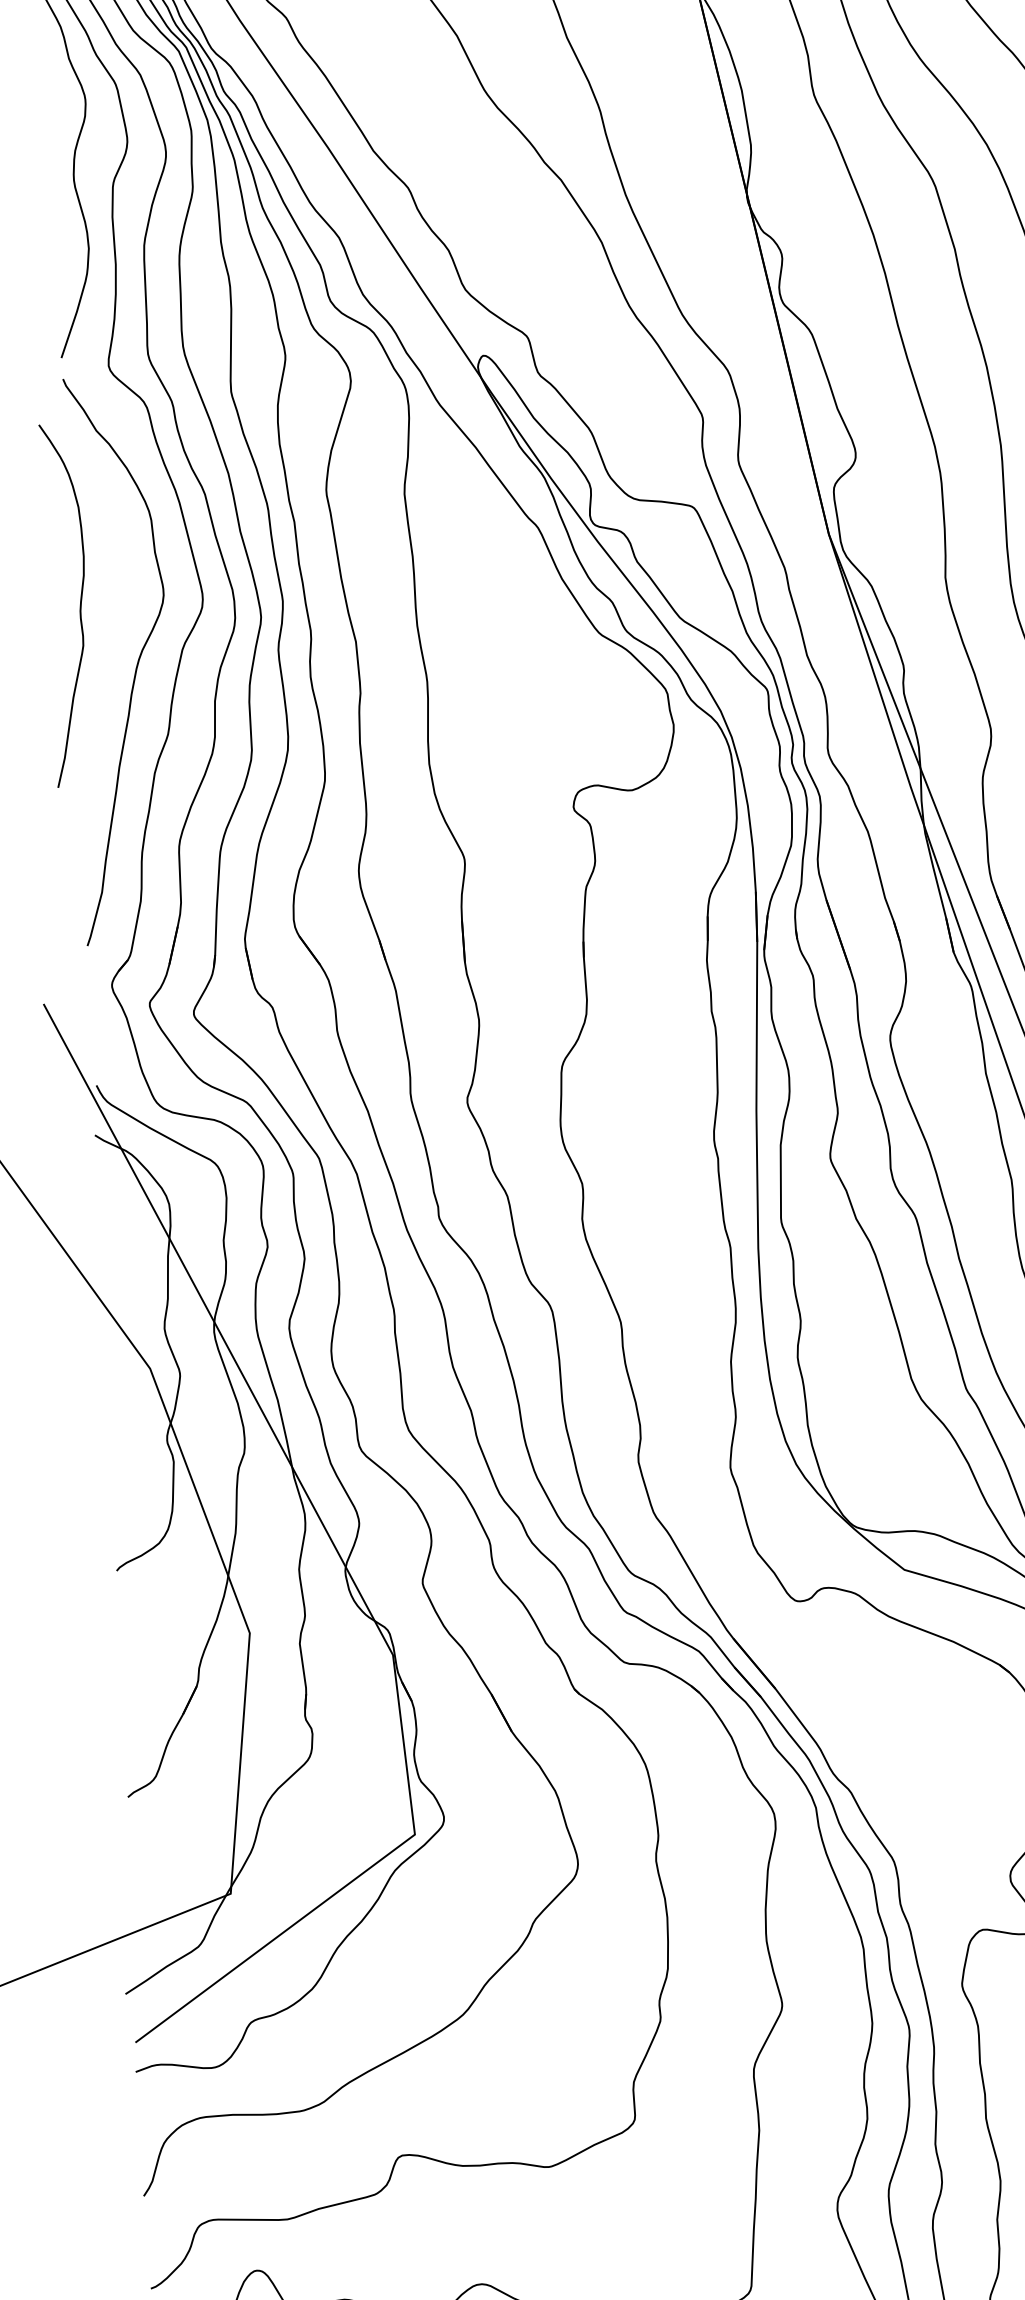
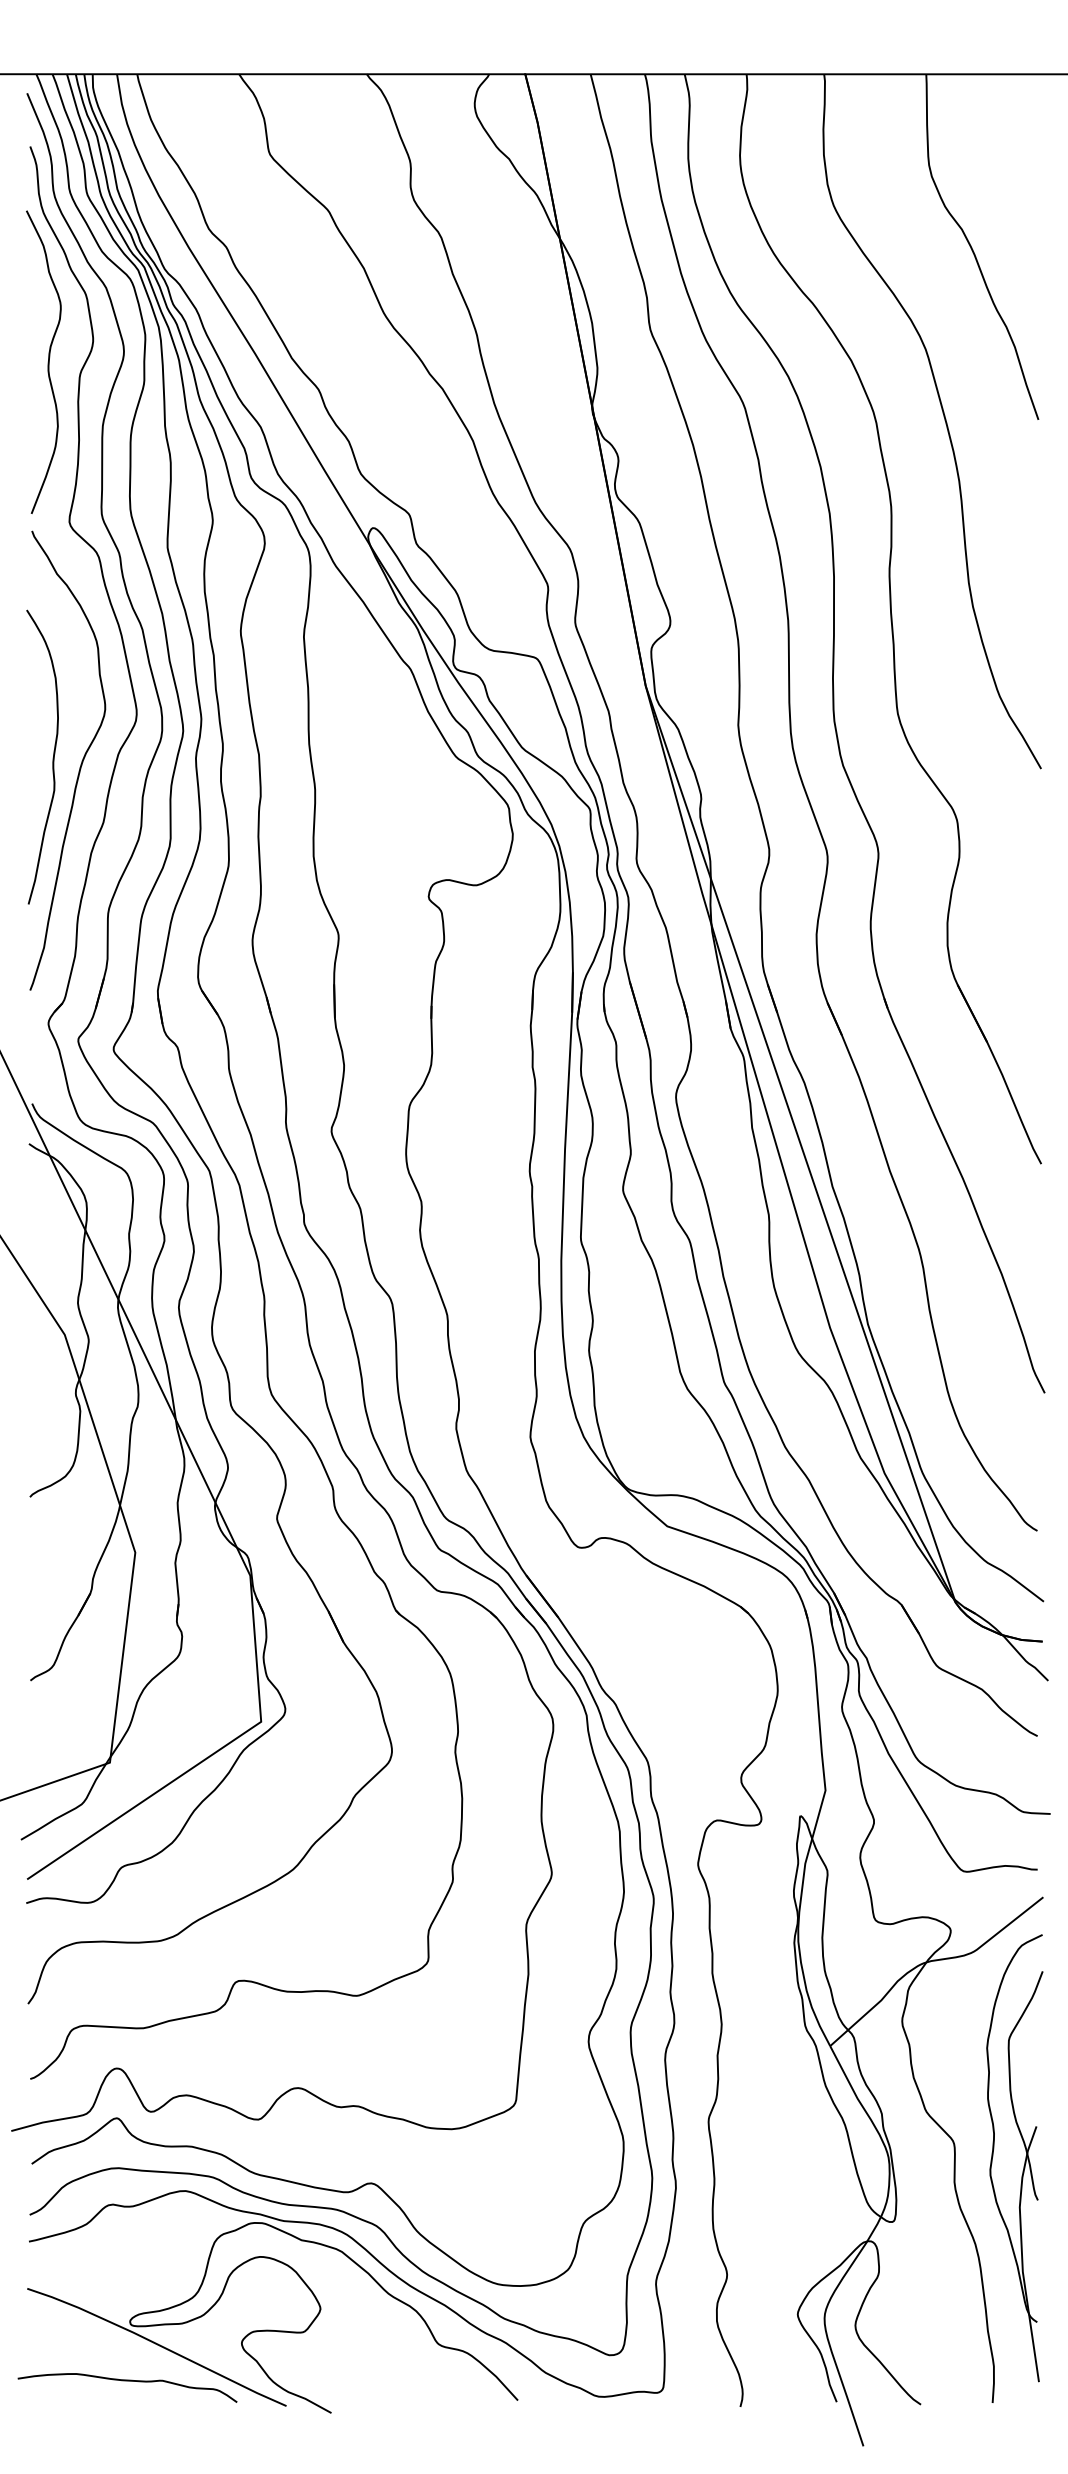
curve: (79, 605) -> (52, 757), moved

